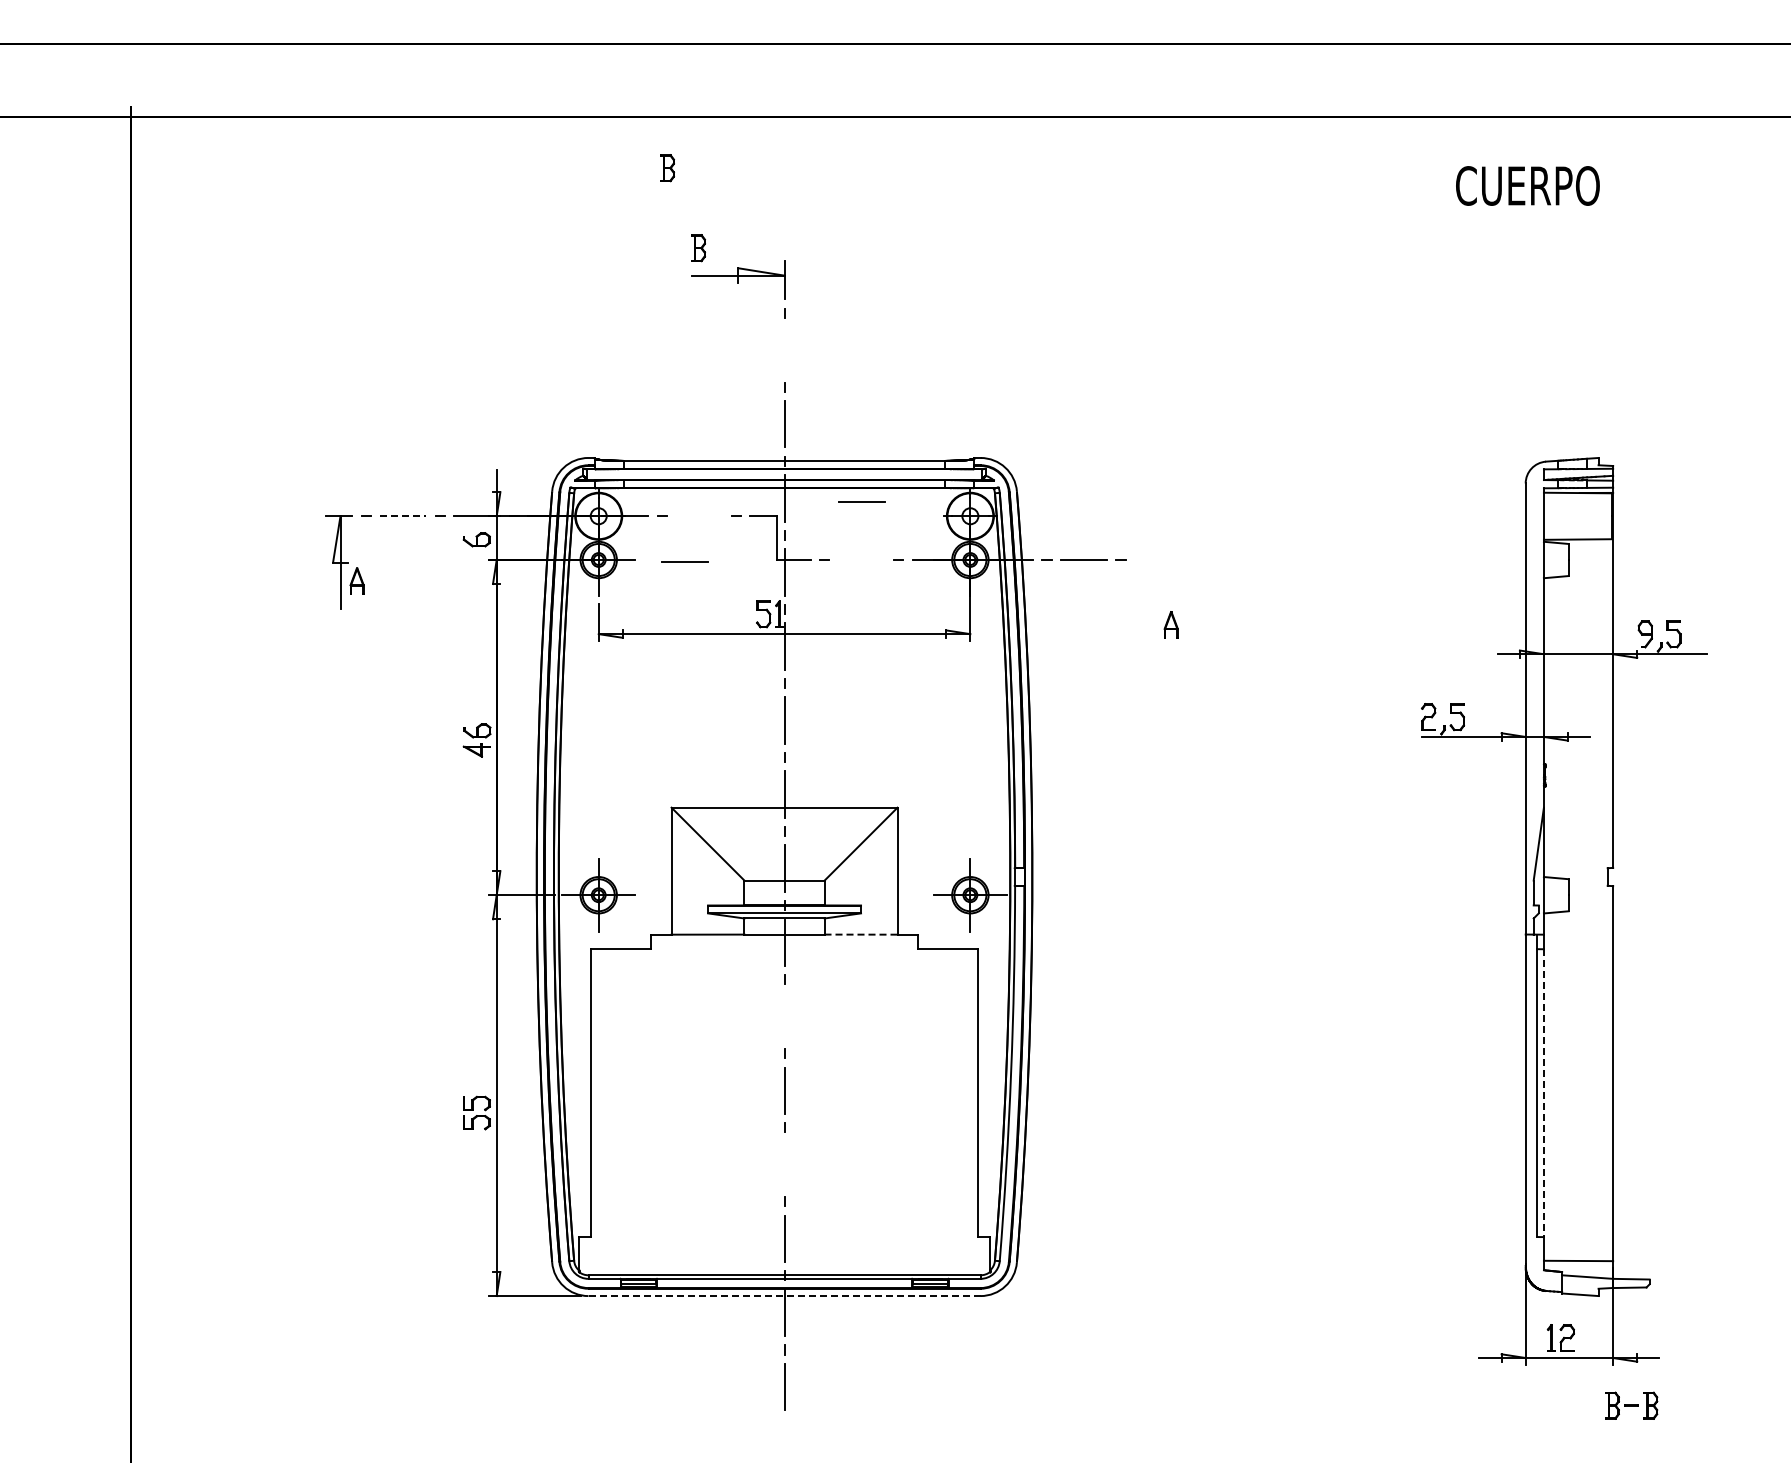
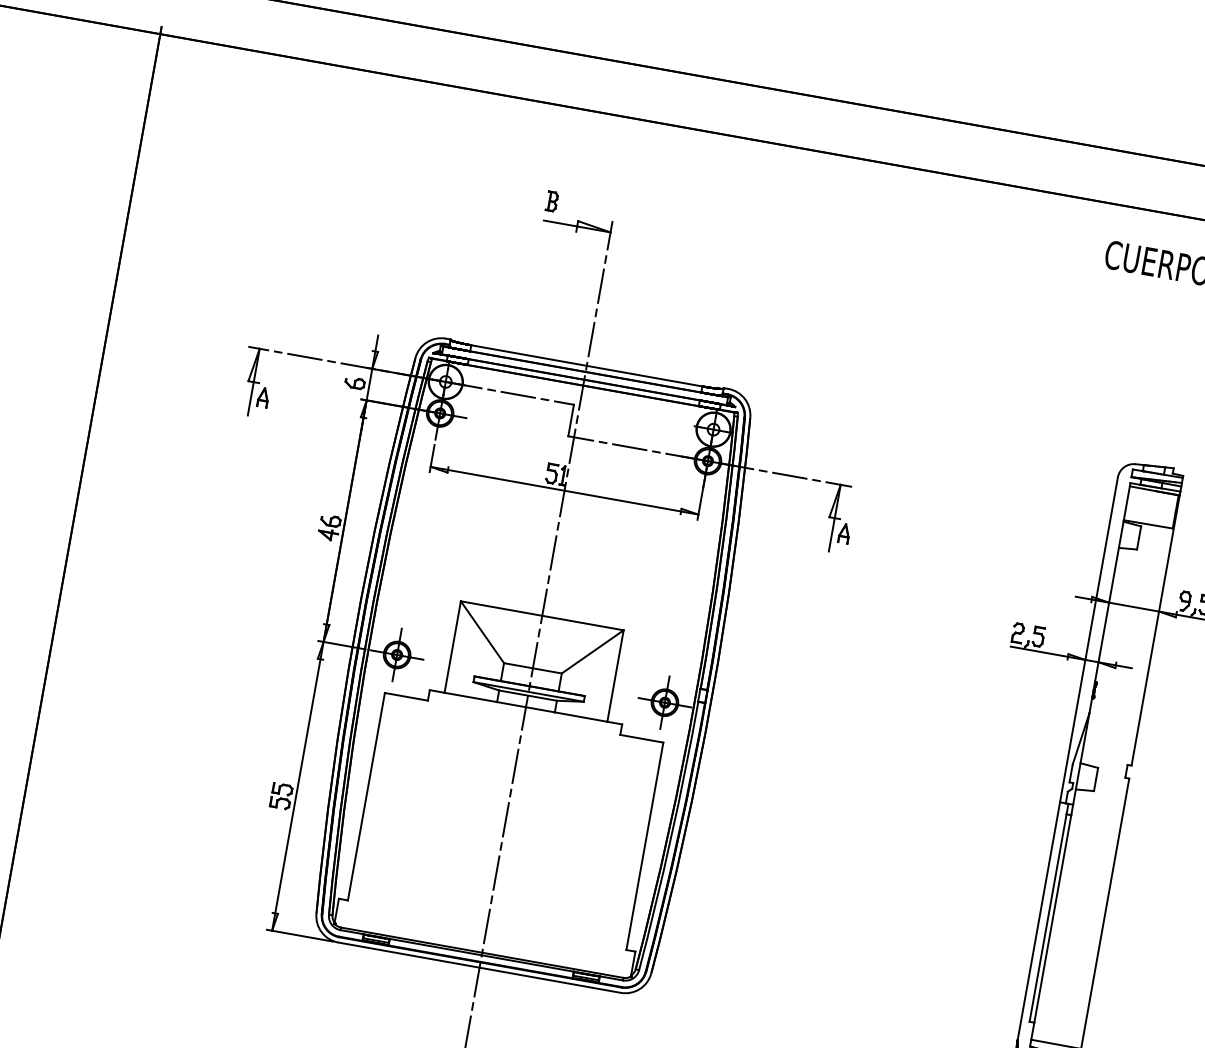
part: (667, 168) -> (539, 140), removed
line: (784, 350) -> (600, 286), added
line: (861, 501) -> (629, 446), moved
line: (403, 516) -> (305, 357), dashed -> solid
line: (684, 561) -> (517, 394), moved
part: (1151, 606) -> (832, 517), added
line: (860, 934) -> (580, 716), dashed -> solid
line: (784, 1016) -> (515, 766), added
line: (1543, 1093) -> (1052, 919), dashed -> solid
line: (784, 1164) -> (496, 872), added
line: (784, 1296) -> (479, 968), dashed -> solid

